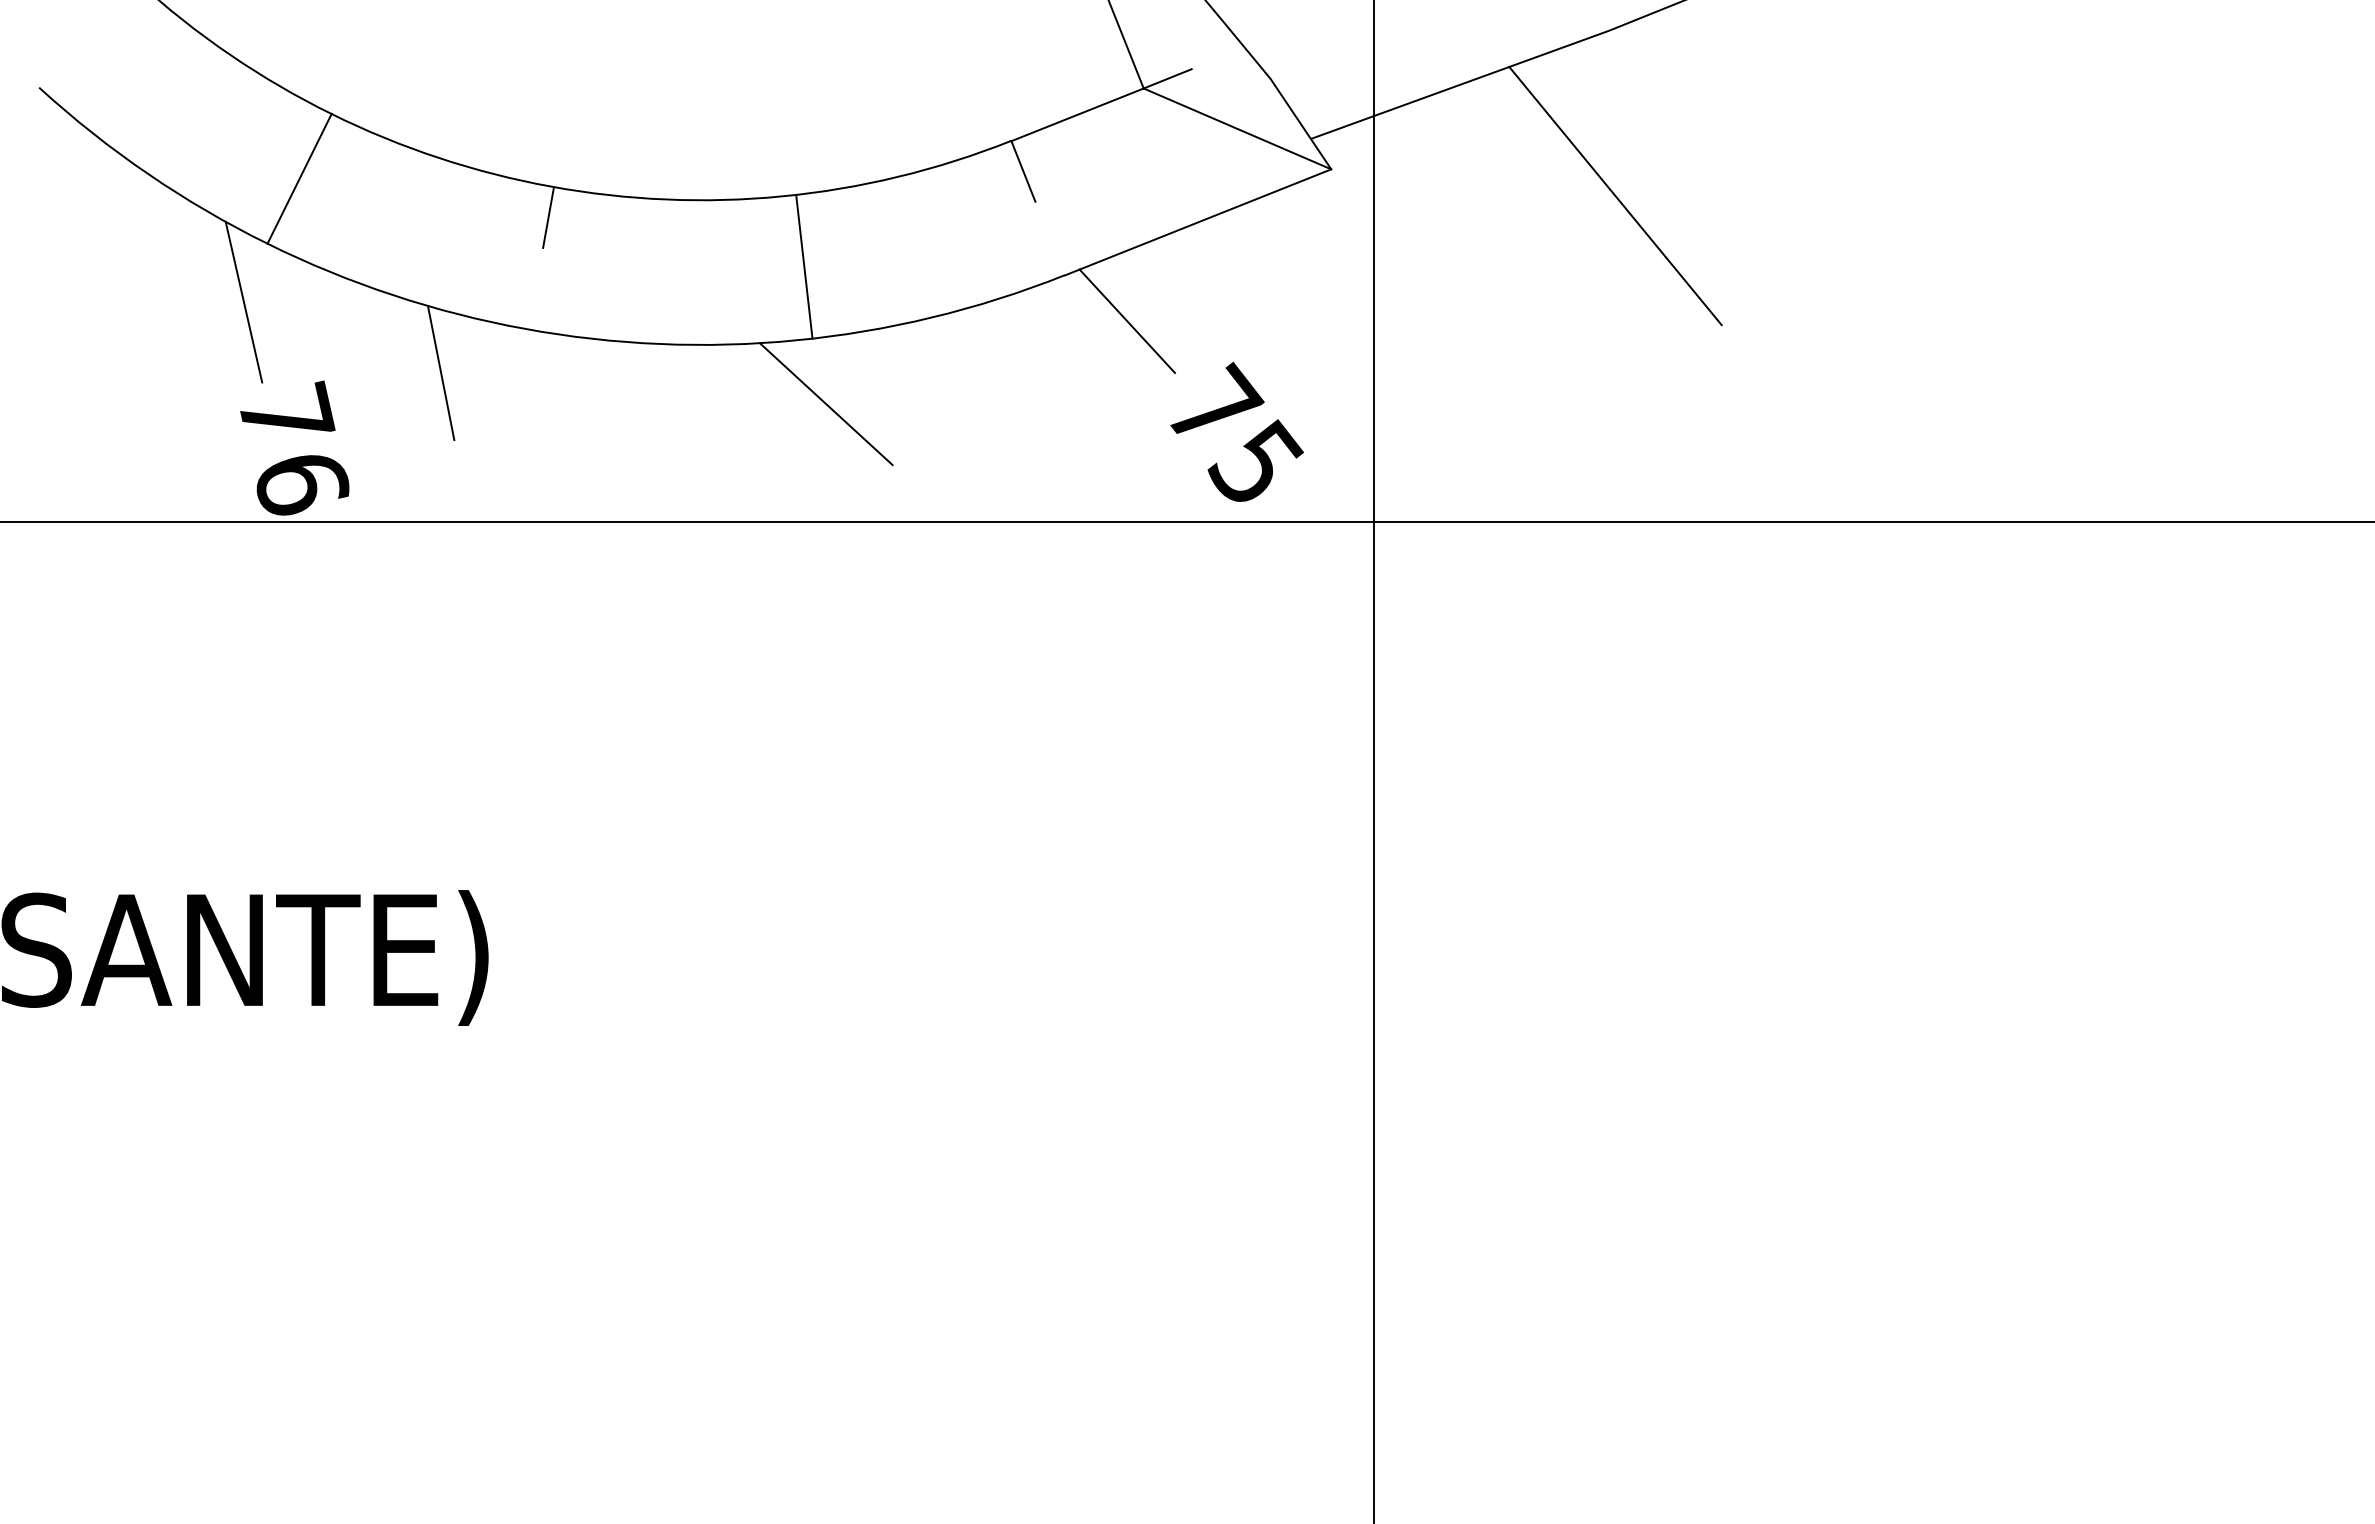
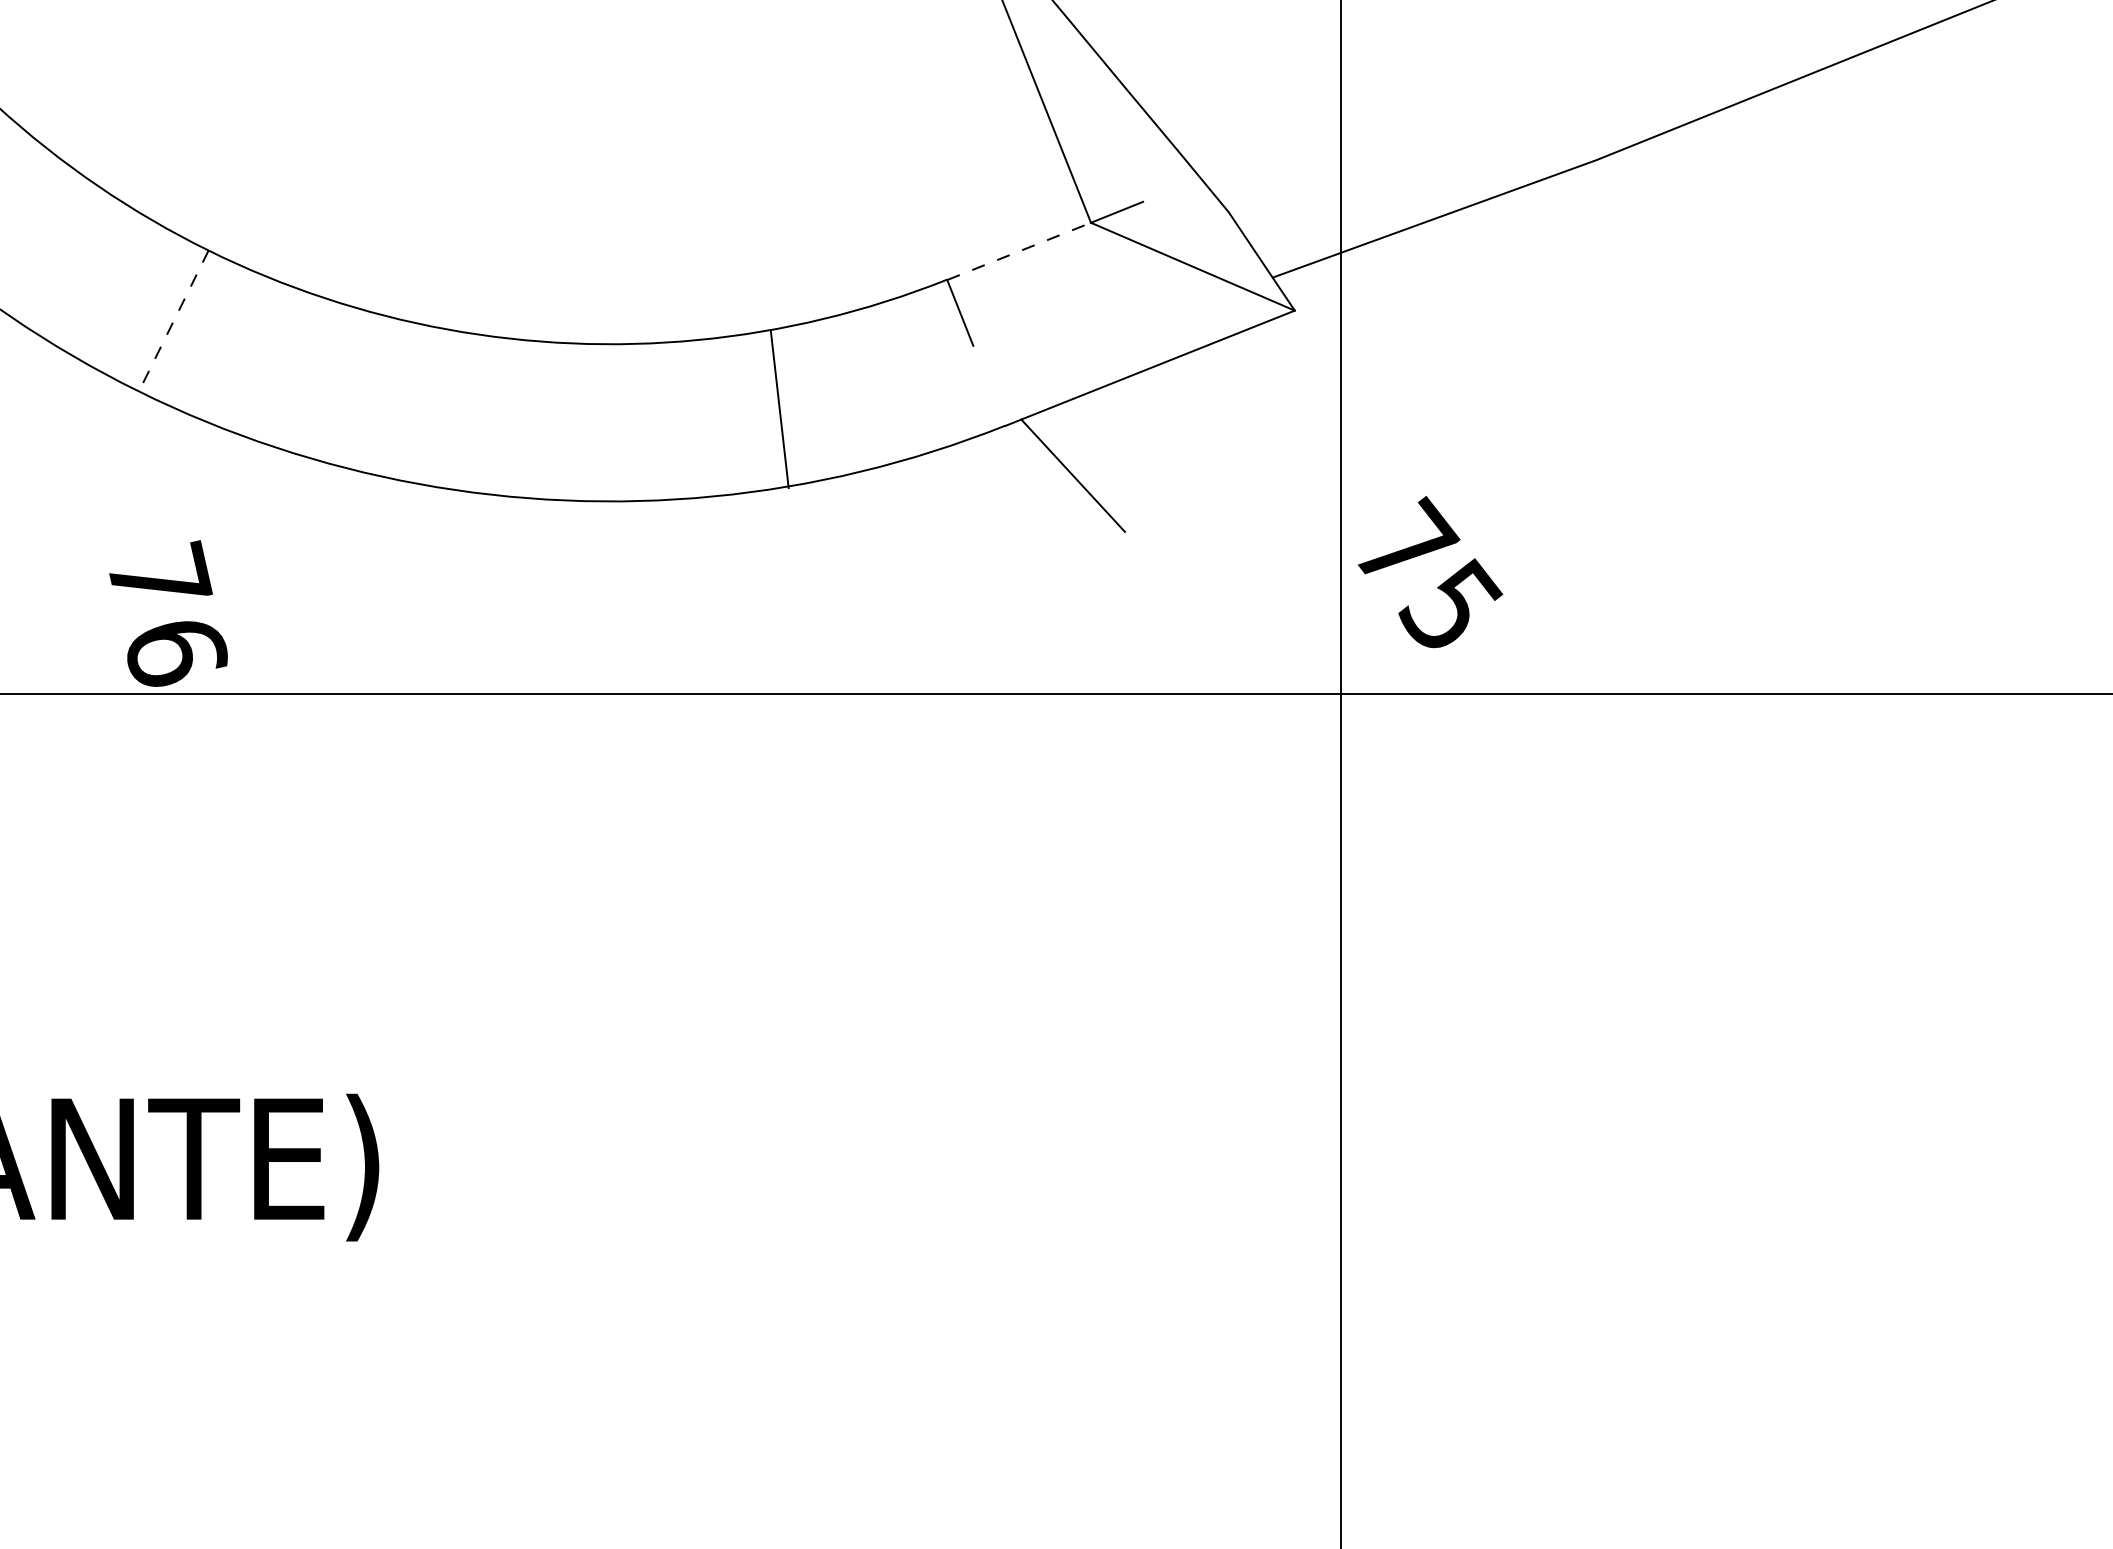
line: (1078, 114) -> (1020, 251), solid -> dashed
line: (299, 179) -> (173, 321), solid -> dashed
line: (1615, 195) -> (1603, 339), removed
line: (548, 217) -> (444, 362), removed
line: (804, 266) -> (779, 409), moved
line: (243, 301) -> (112, 454), removed
line: (441, 373) -> (327, 532), removed
line: (825, 404) -> (745, 566), removed
text: (1236, 431) -> (1429, 571), moved

